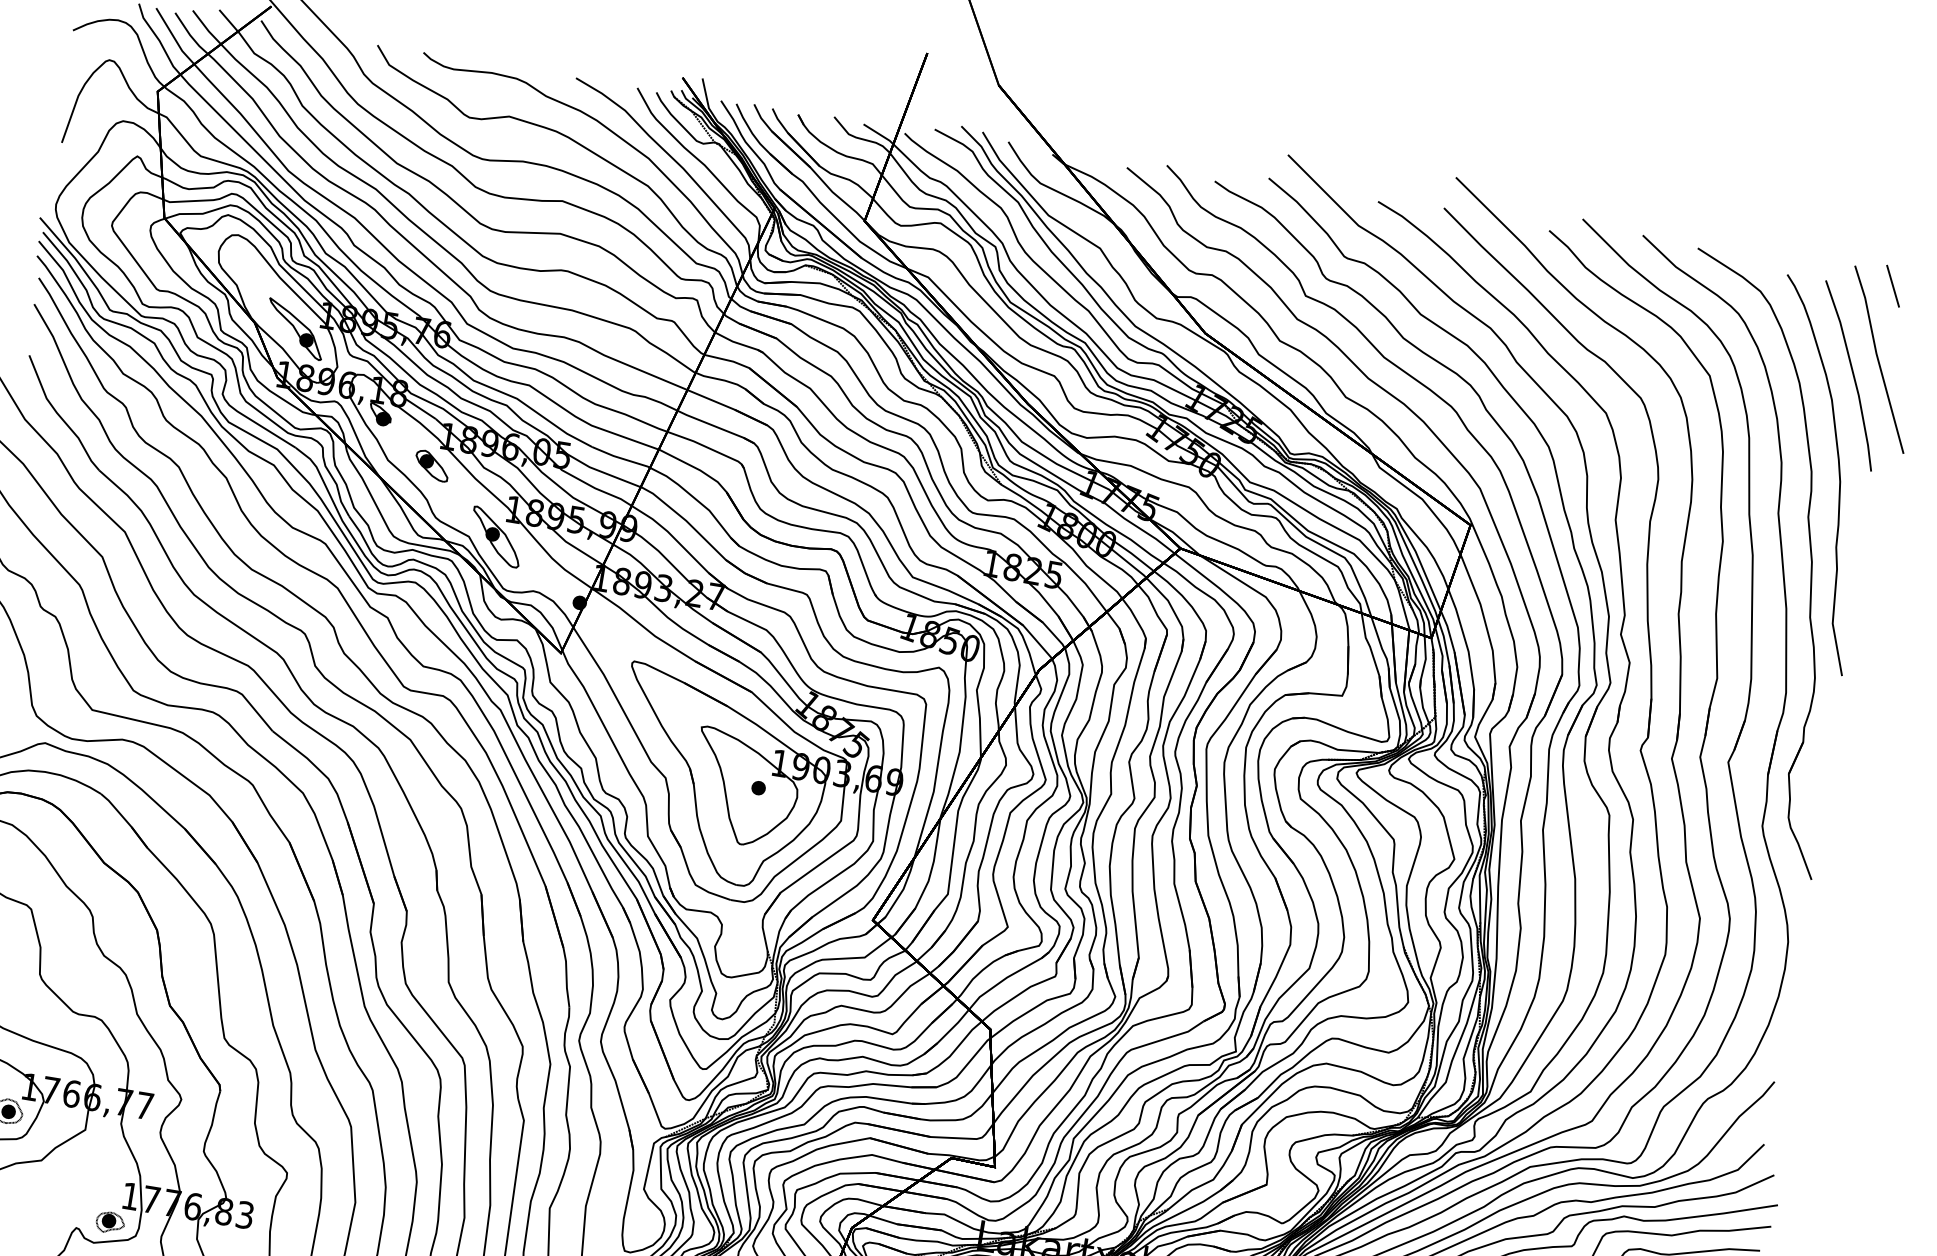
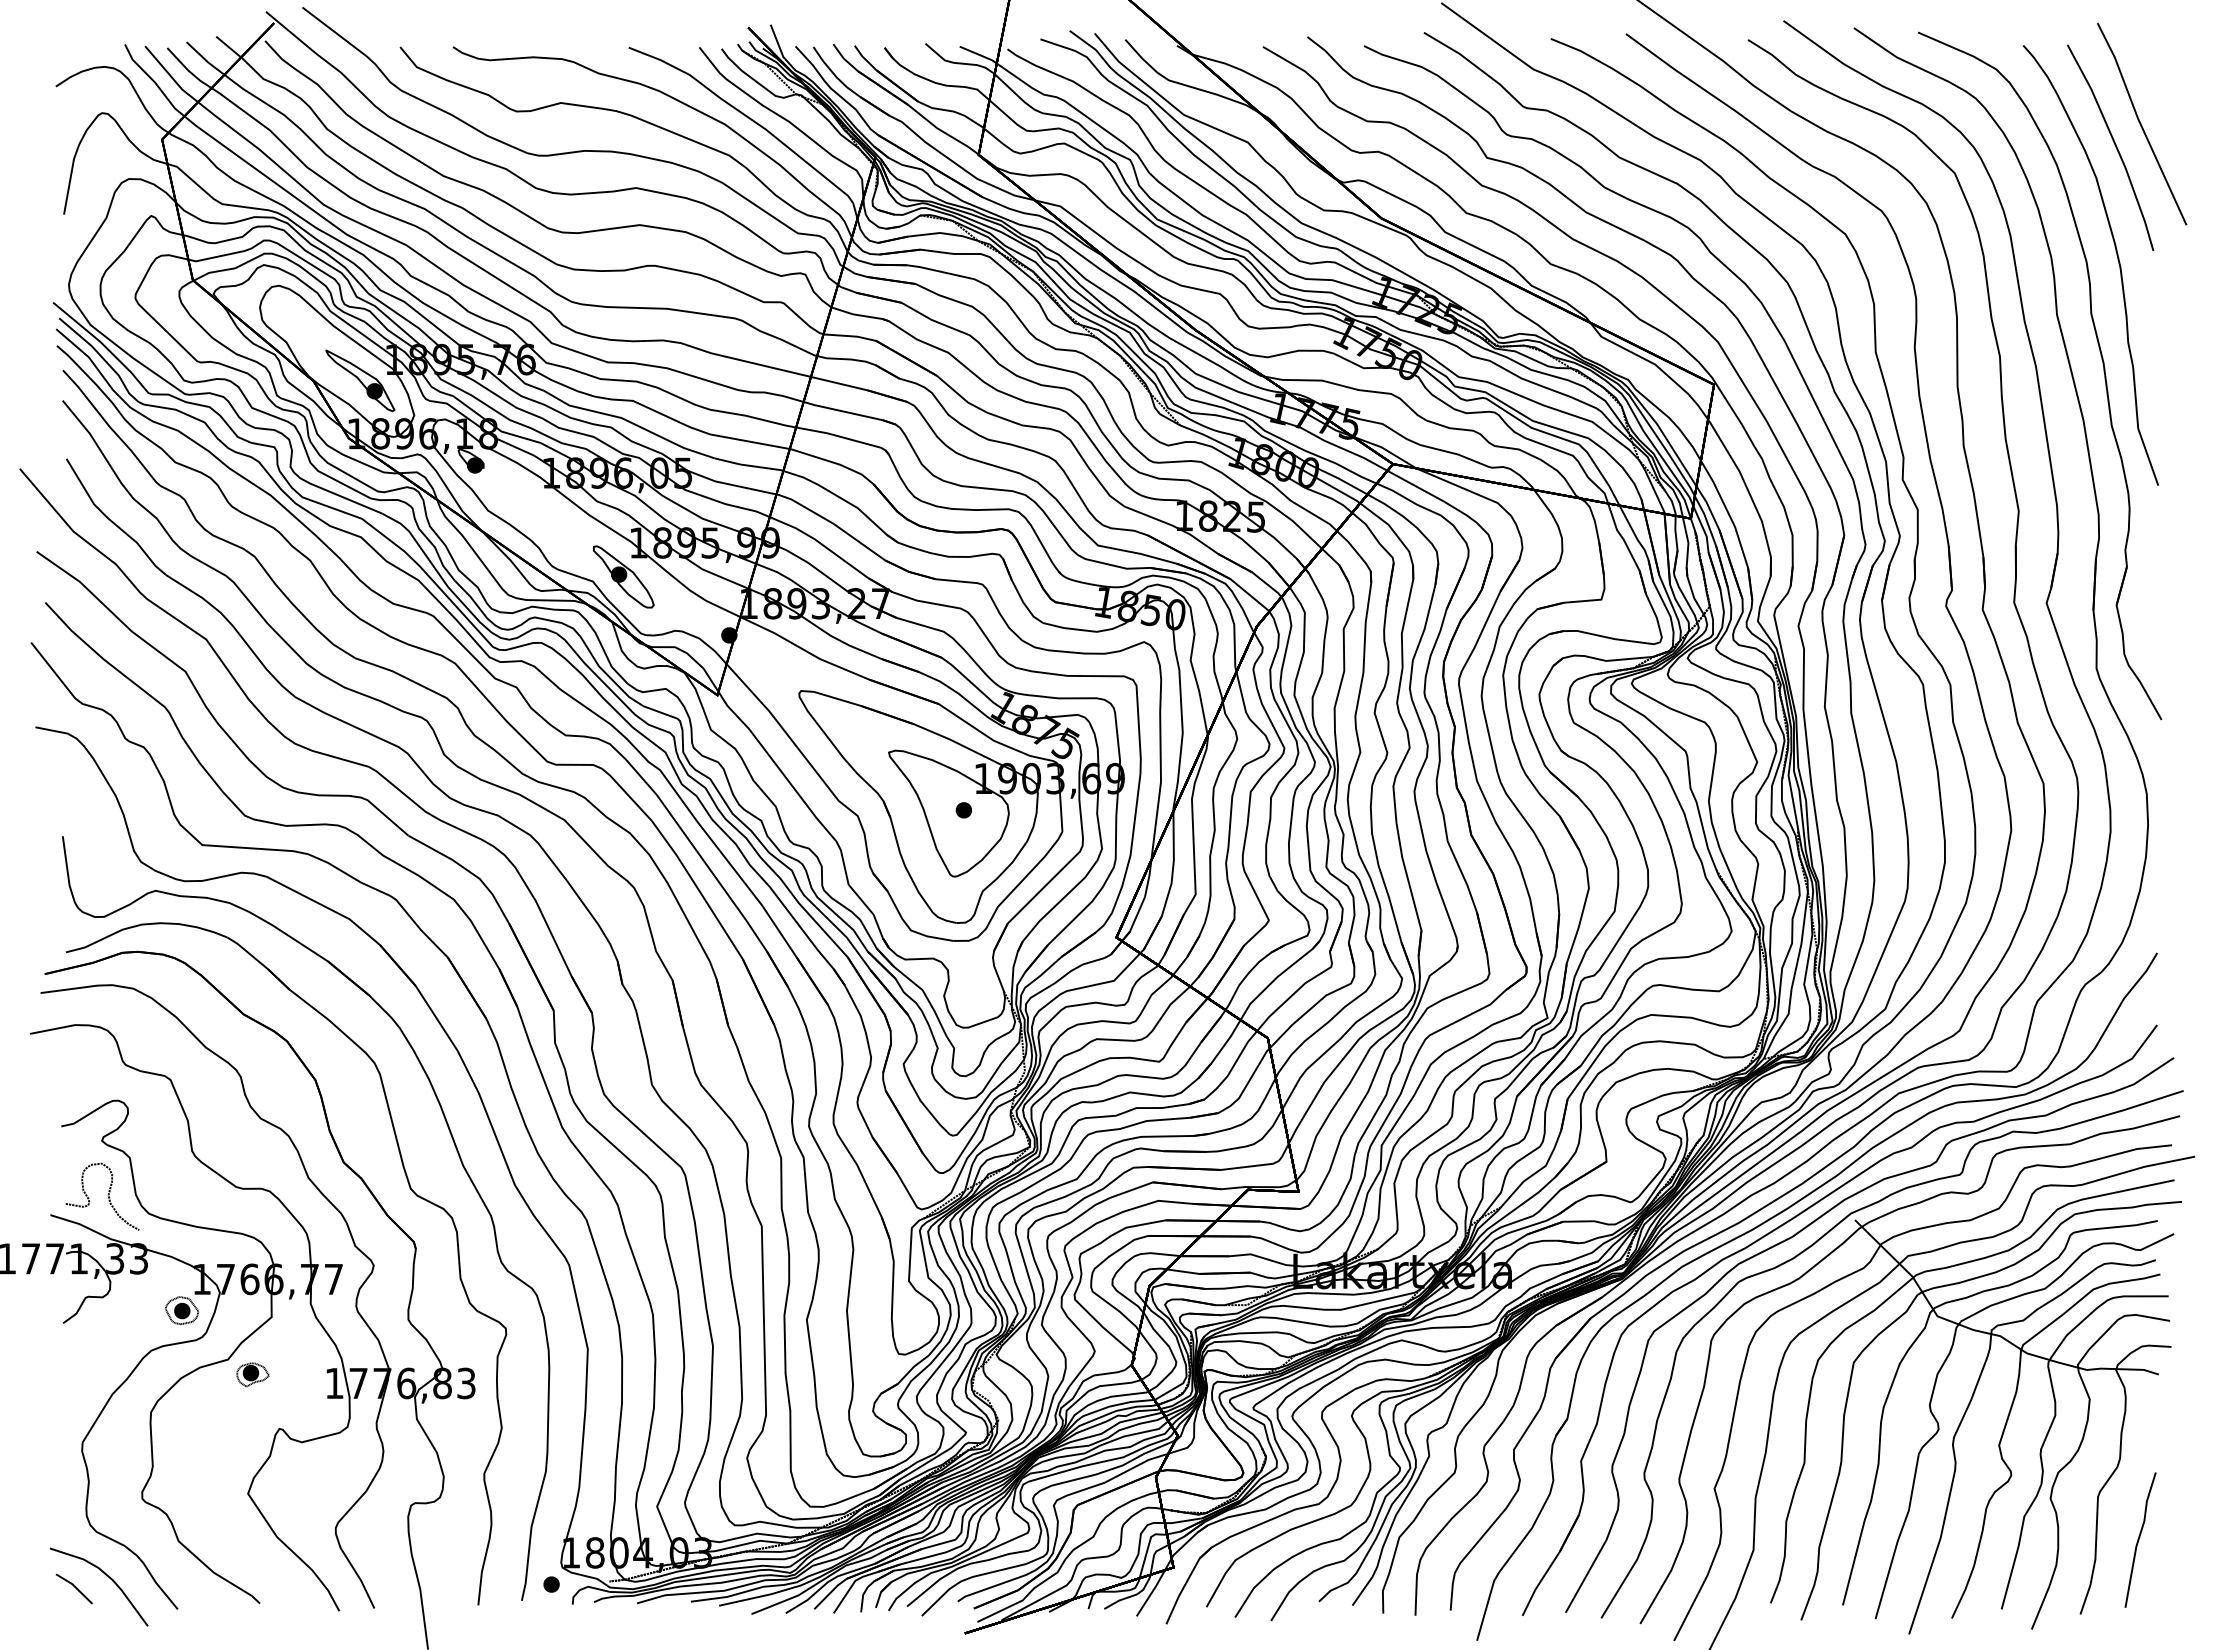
line: (1892, 285) -> (2143, 38), removed
part: (432, 465) -> (538, 508), removed
part: (110, 1222) -> (252, 1374), moved

